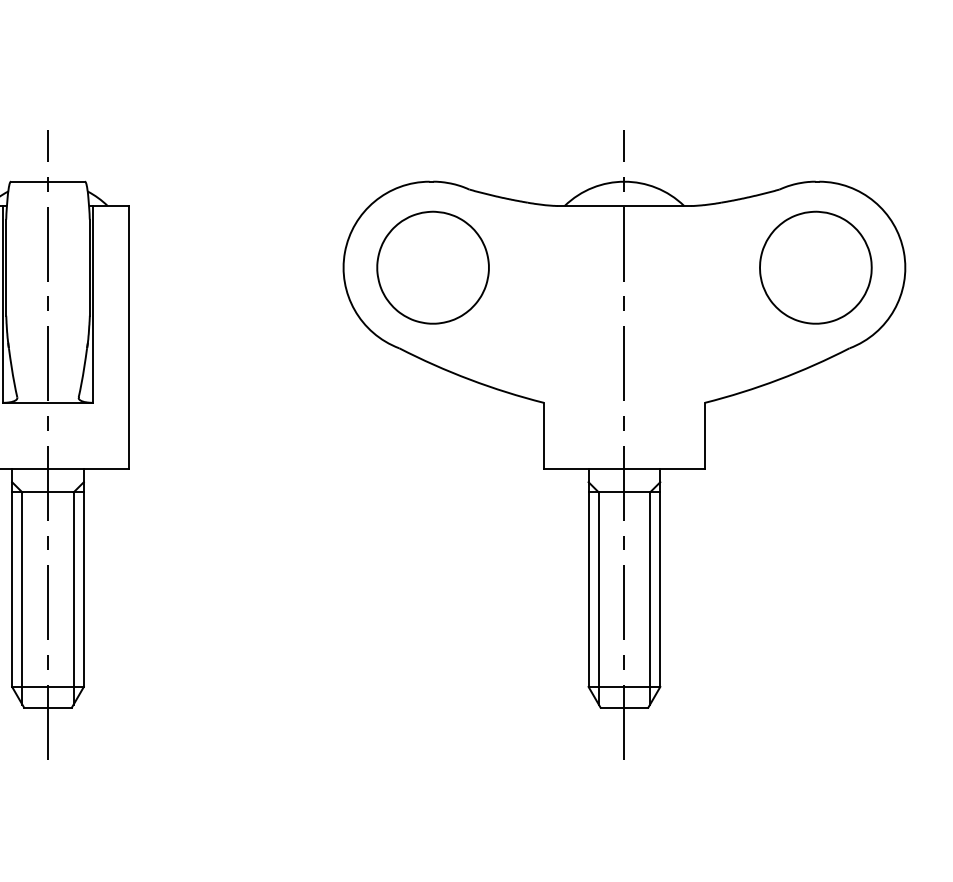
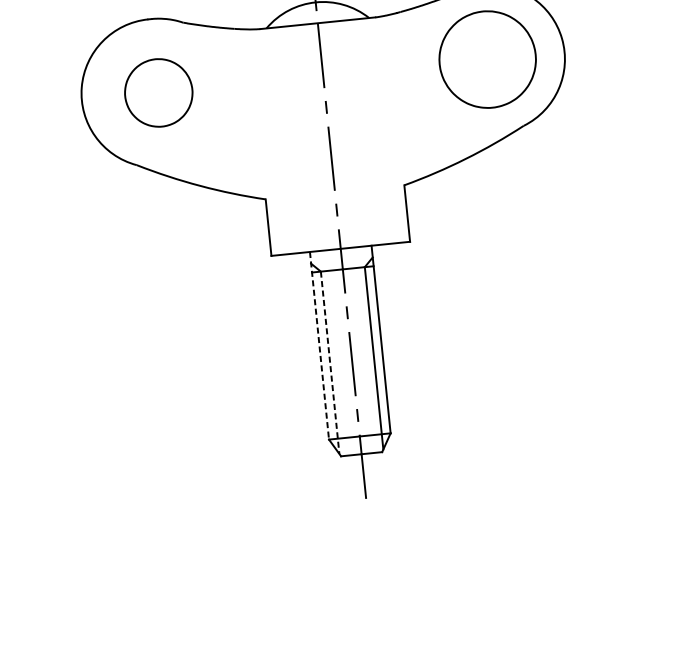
part: (432, 267) -> (158, 92), size x0.7
line: (588, 578) -> (319, 346), solid -> dashed
line: (598, 599) -> (329, 363), solid -> dashed

